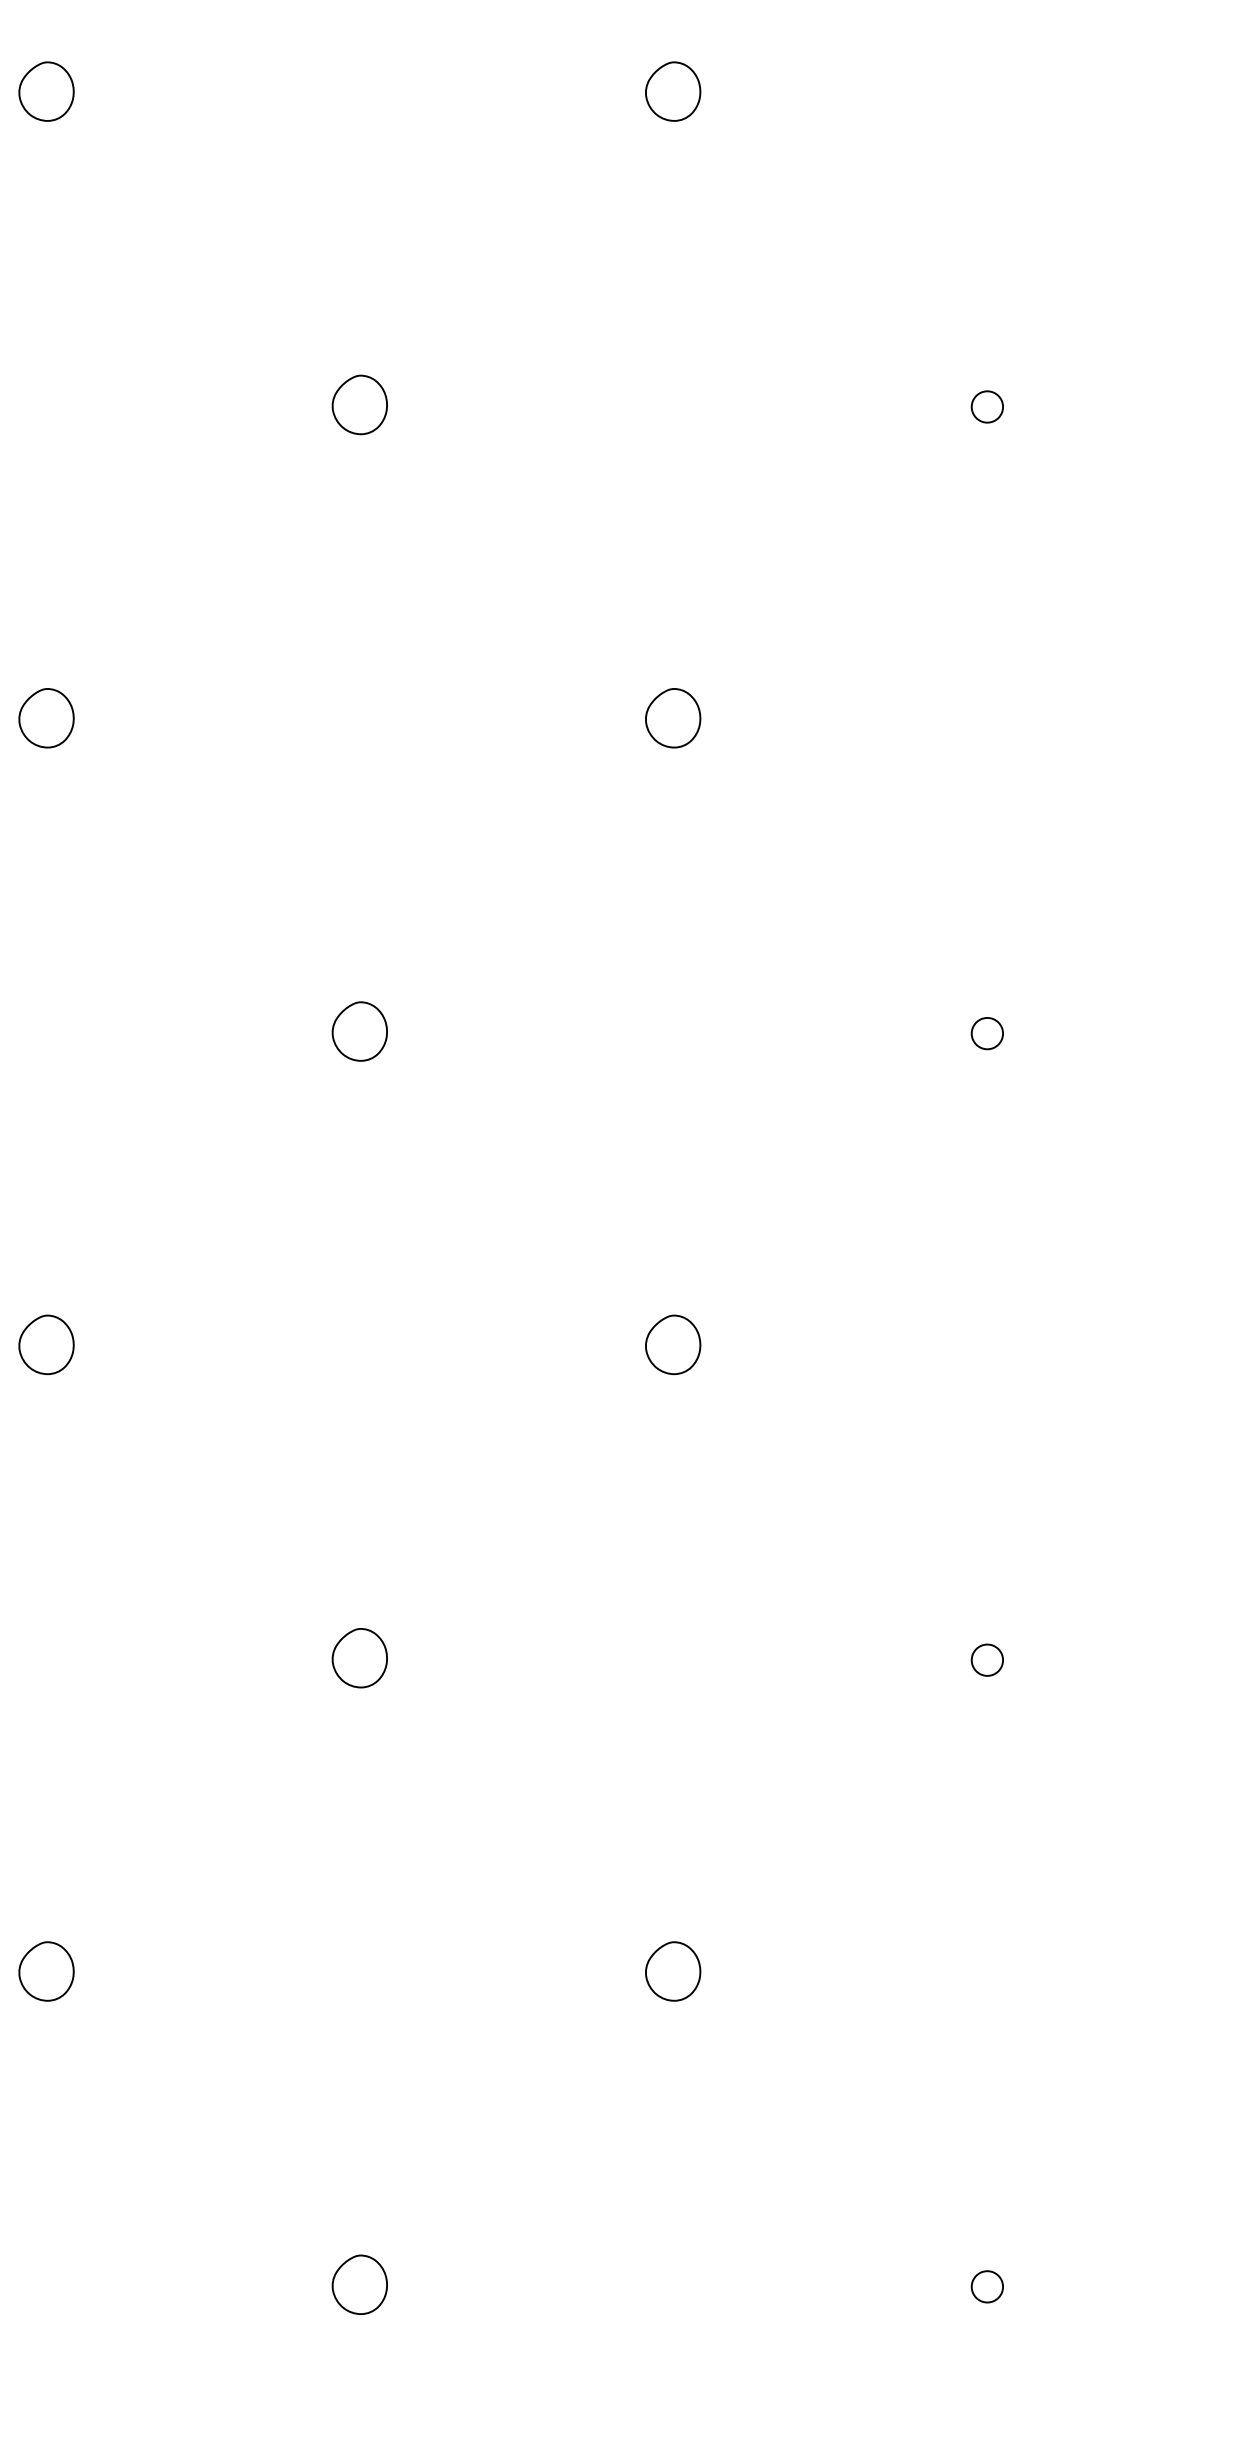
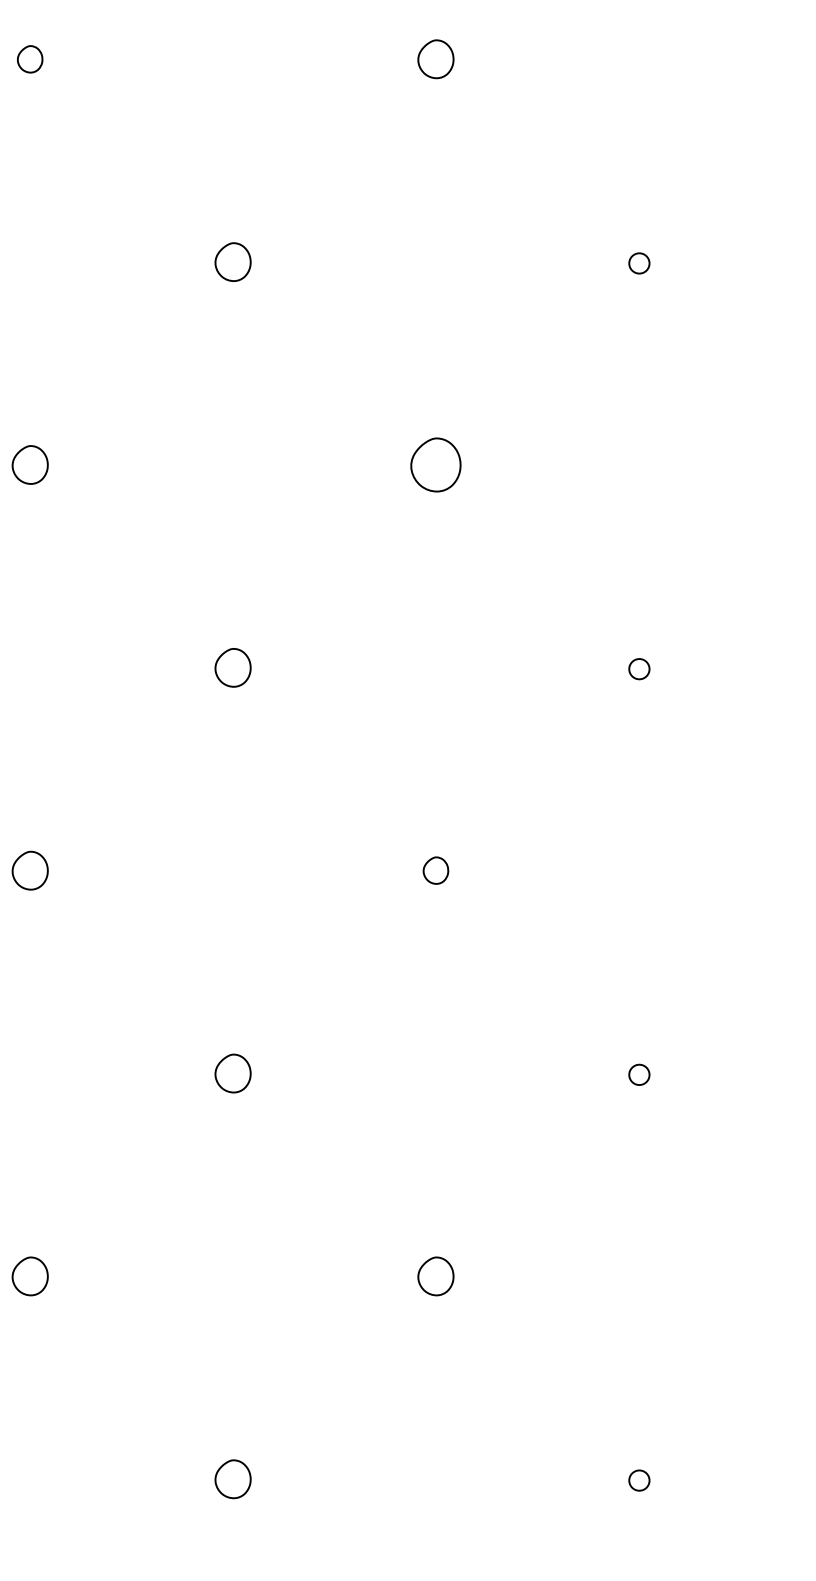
part: (45, 91) -> (29, 59), size x0.7
part: (672, 717) -> (435, 464), size x1.4
part: (672, 1344) -> (435, 870), size x0.7

